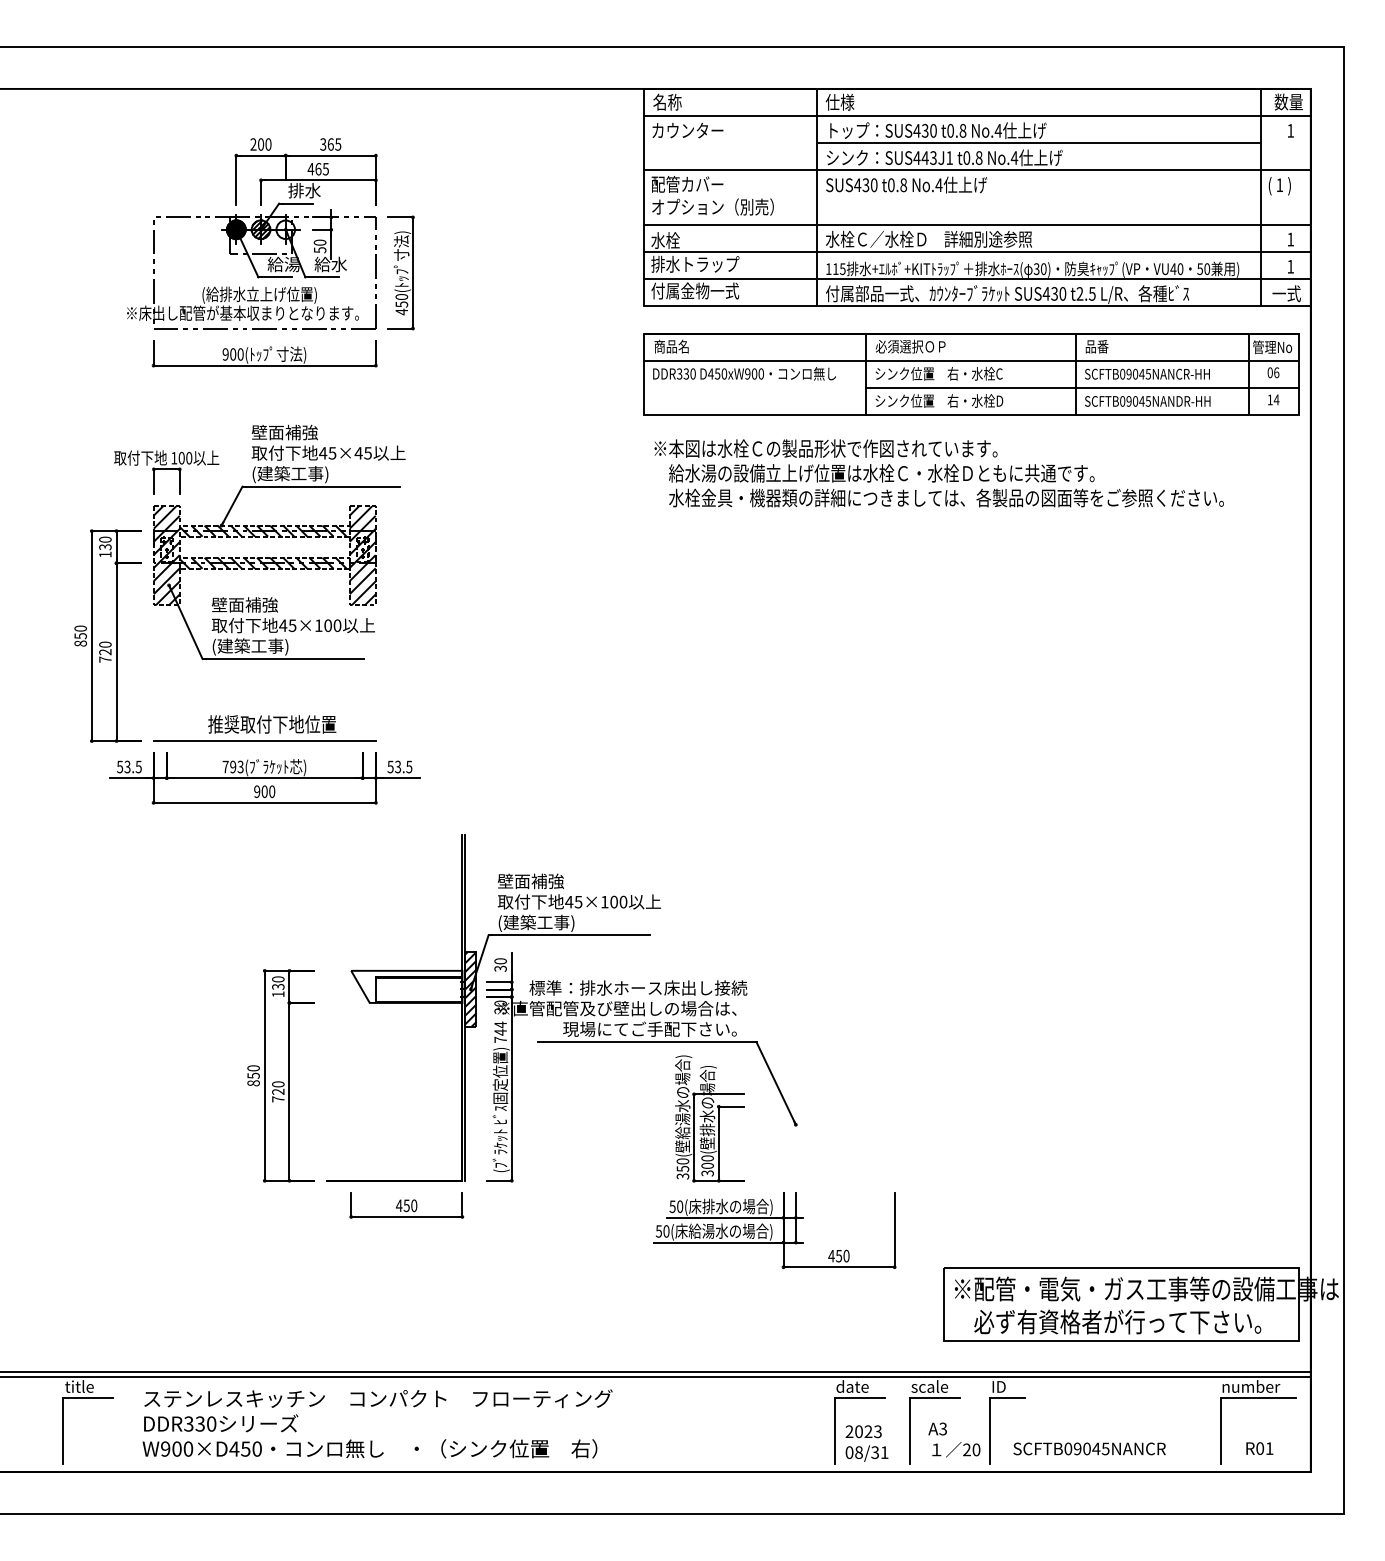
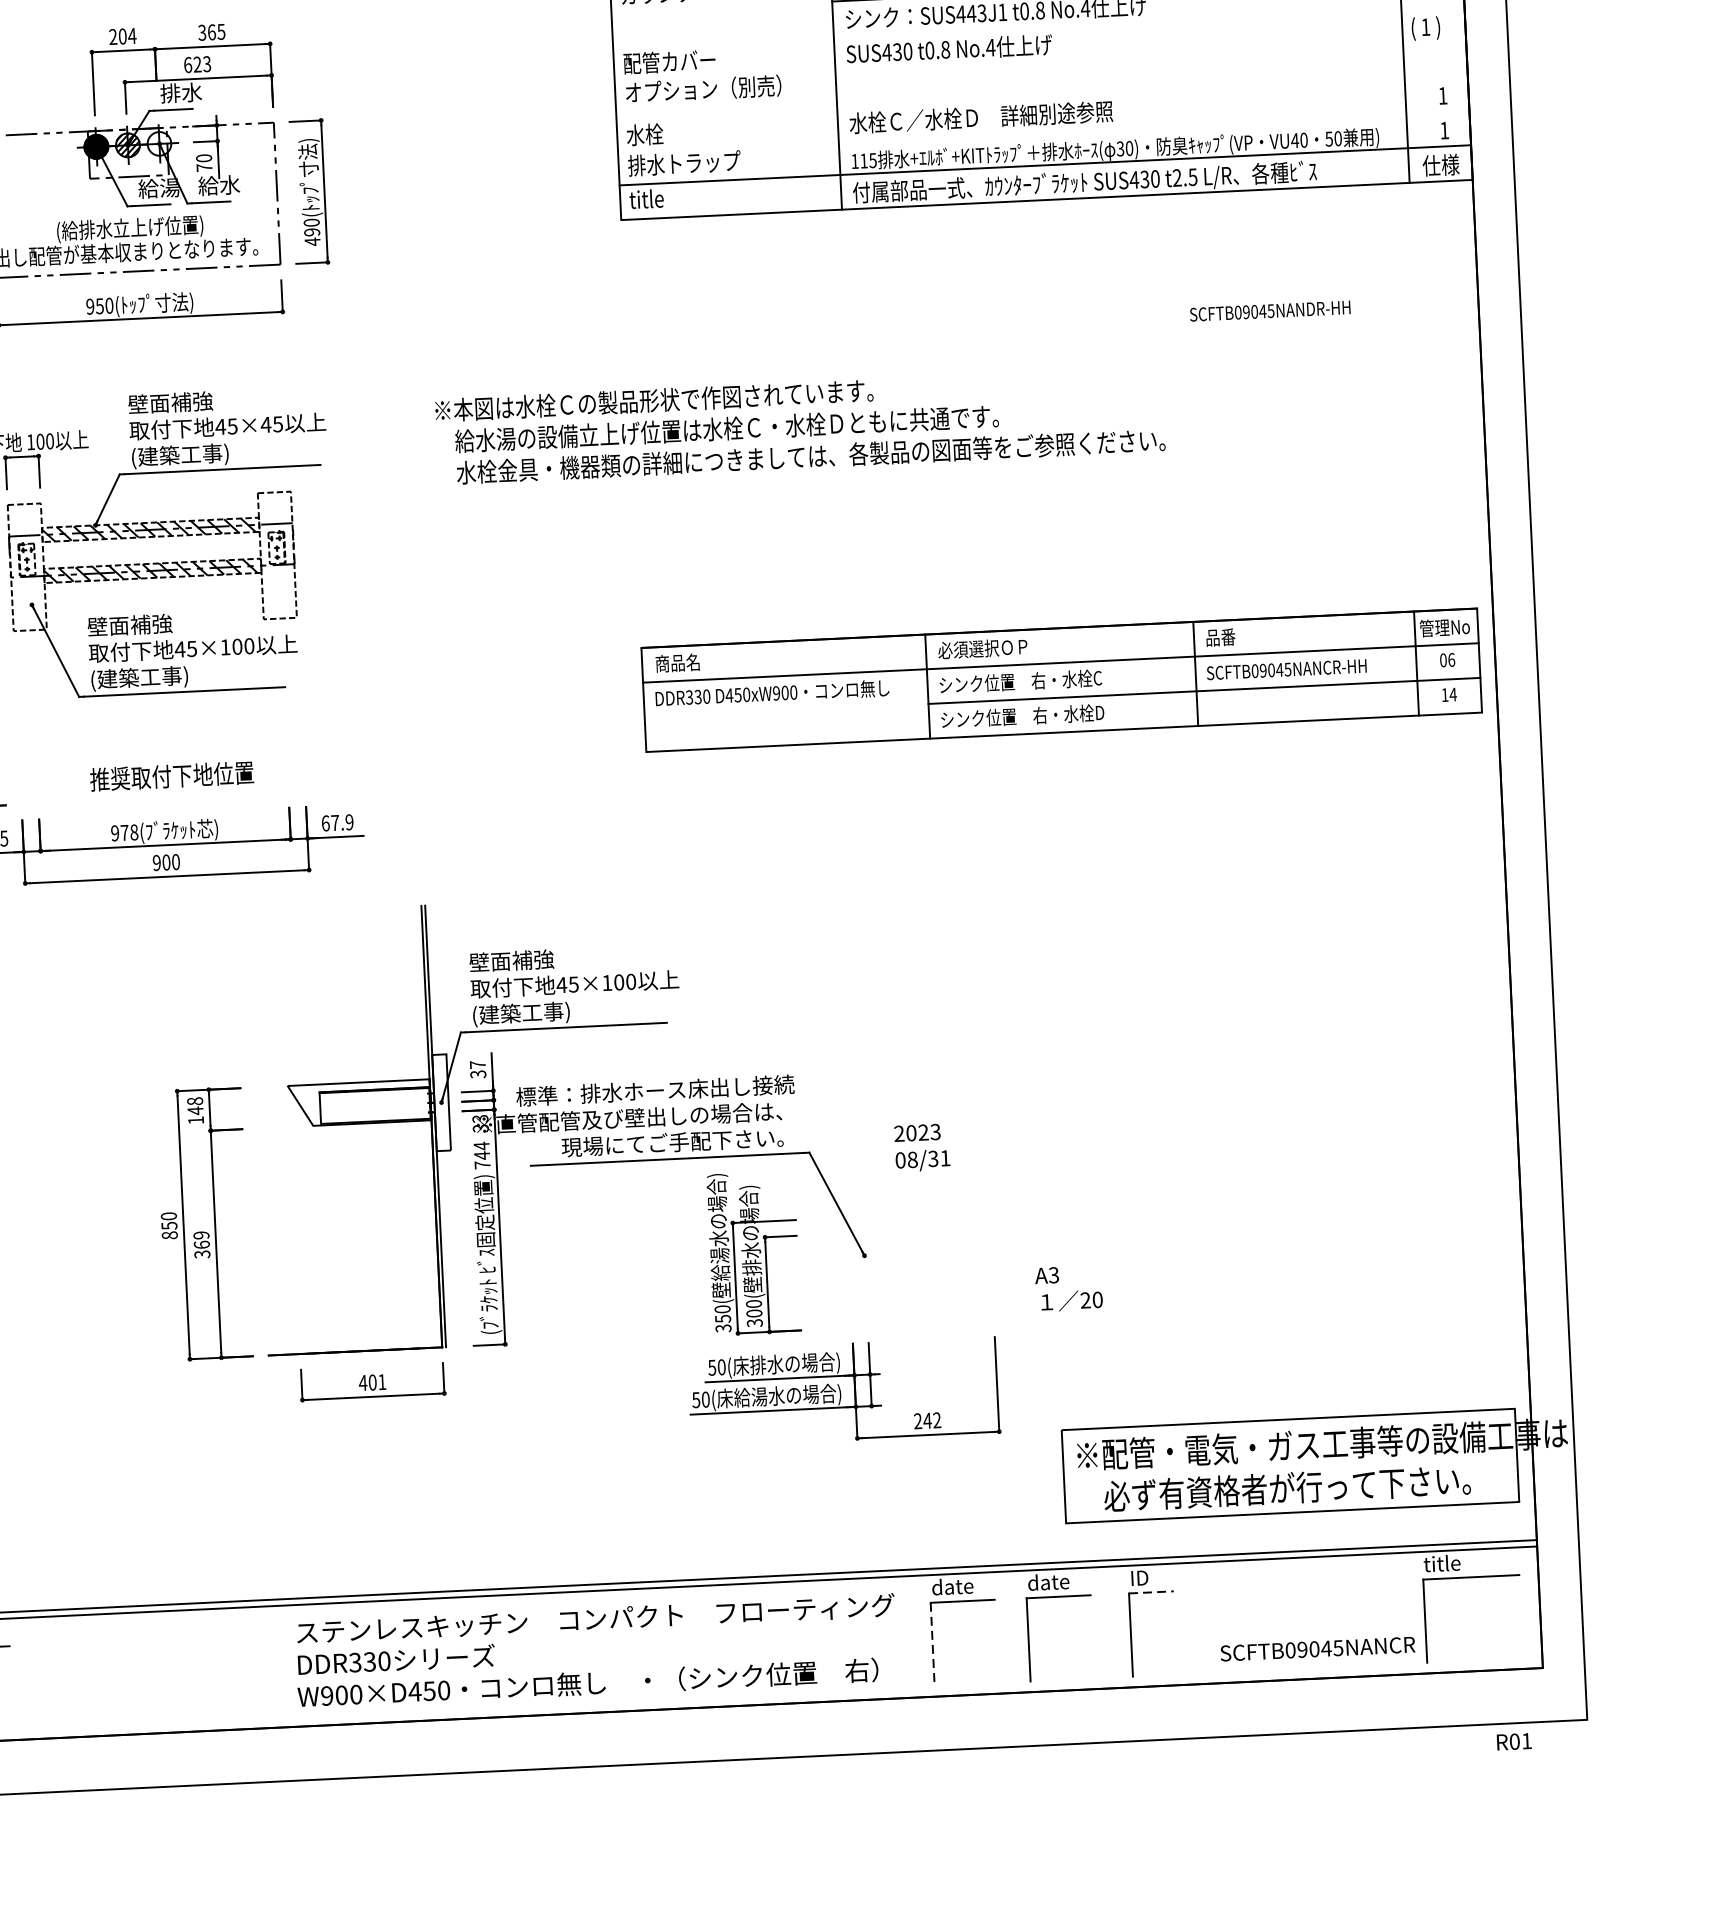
text: (268, 144) -> (132, 36), 200 -> 204
text: (317, 168) -> (196, 63), 465 -> 623
line: (976, 170) -> (1037, 26), removed
line: (976, 224) -> (1040, 95), removed
text: (320, 250) -> (205, 168), 50 -> 70
line: (976, 251) -> (1042, 130), removed
text: (695, 290) -> (686, 196), 付属金物一式 -> title
text: (1286, 293) -> (1440, 165), 一式 -> 仕様
text: (401, 304) -> (311, 232), 450( -> 490(
text: (233, 354) -> (100, 306), 900( -> 950(
part: (971, 374) -> (1062, 680), moved
text: (938, 473) -> (799, 425), moved
hatch: (166, 555) -> (26, 566), removed
hatch: (362, 555) -> (277, 555), removed
line: (264, 741) -> (163, 798), removed
text: (232, 766) -> (123, 832), 793( -> 978(
text: (399, 766) -> (337, 822), 53.5 -> 67.9
text: (500, 961) -> (477, 1065), 30 -> 37
text: (278, 983) -> (195, 1106), 130 -> 148
hatch: (470, 989) -> (441, 1102), removed
text: (500, 1003) -> (480, 1118), 30 -> 33
text: (278, 1091) -> (202, 1244), 720 -> 369
text: (410, 1205) -> (377, 1381), 450 -> 401
text: (838, 1255) -> (926, 1420), 450 -> 242
text: (929, 1386) -> (1050, 1581), scale -> date
text: (1250, 1386) -> (1460, 1562), number -> title
line: (1007, 1398) -> (1151, 1592), solid -> dashed
text: (377, 1423) -> (596, 1650), moved
line: (834, 1431) -> (932, 1644), solid -> dashed
text: (954, 1439) -> (1069, 1287), moved
text: (866, 1443) -> (921, 1147), moved
text: (1089, 1448) -> (1317, 1648), moved
text: (1259, 1448) -> (1513, 1741), moved

